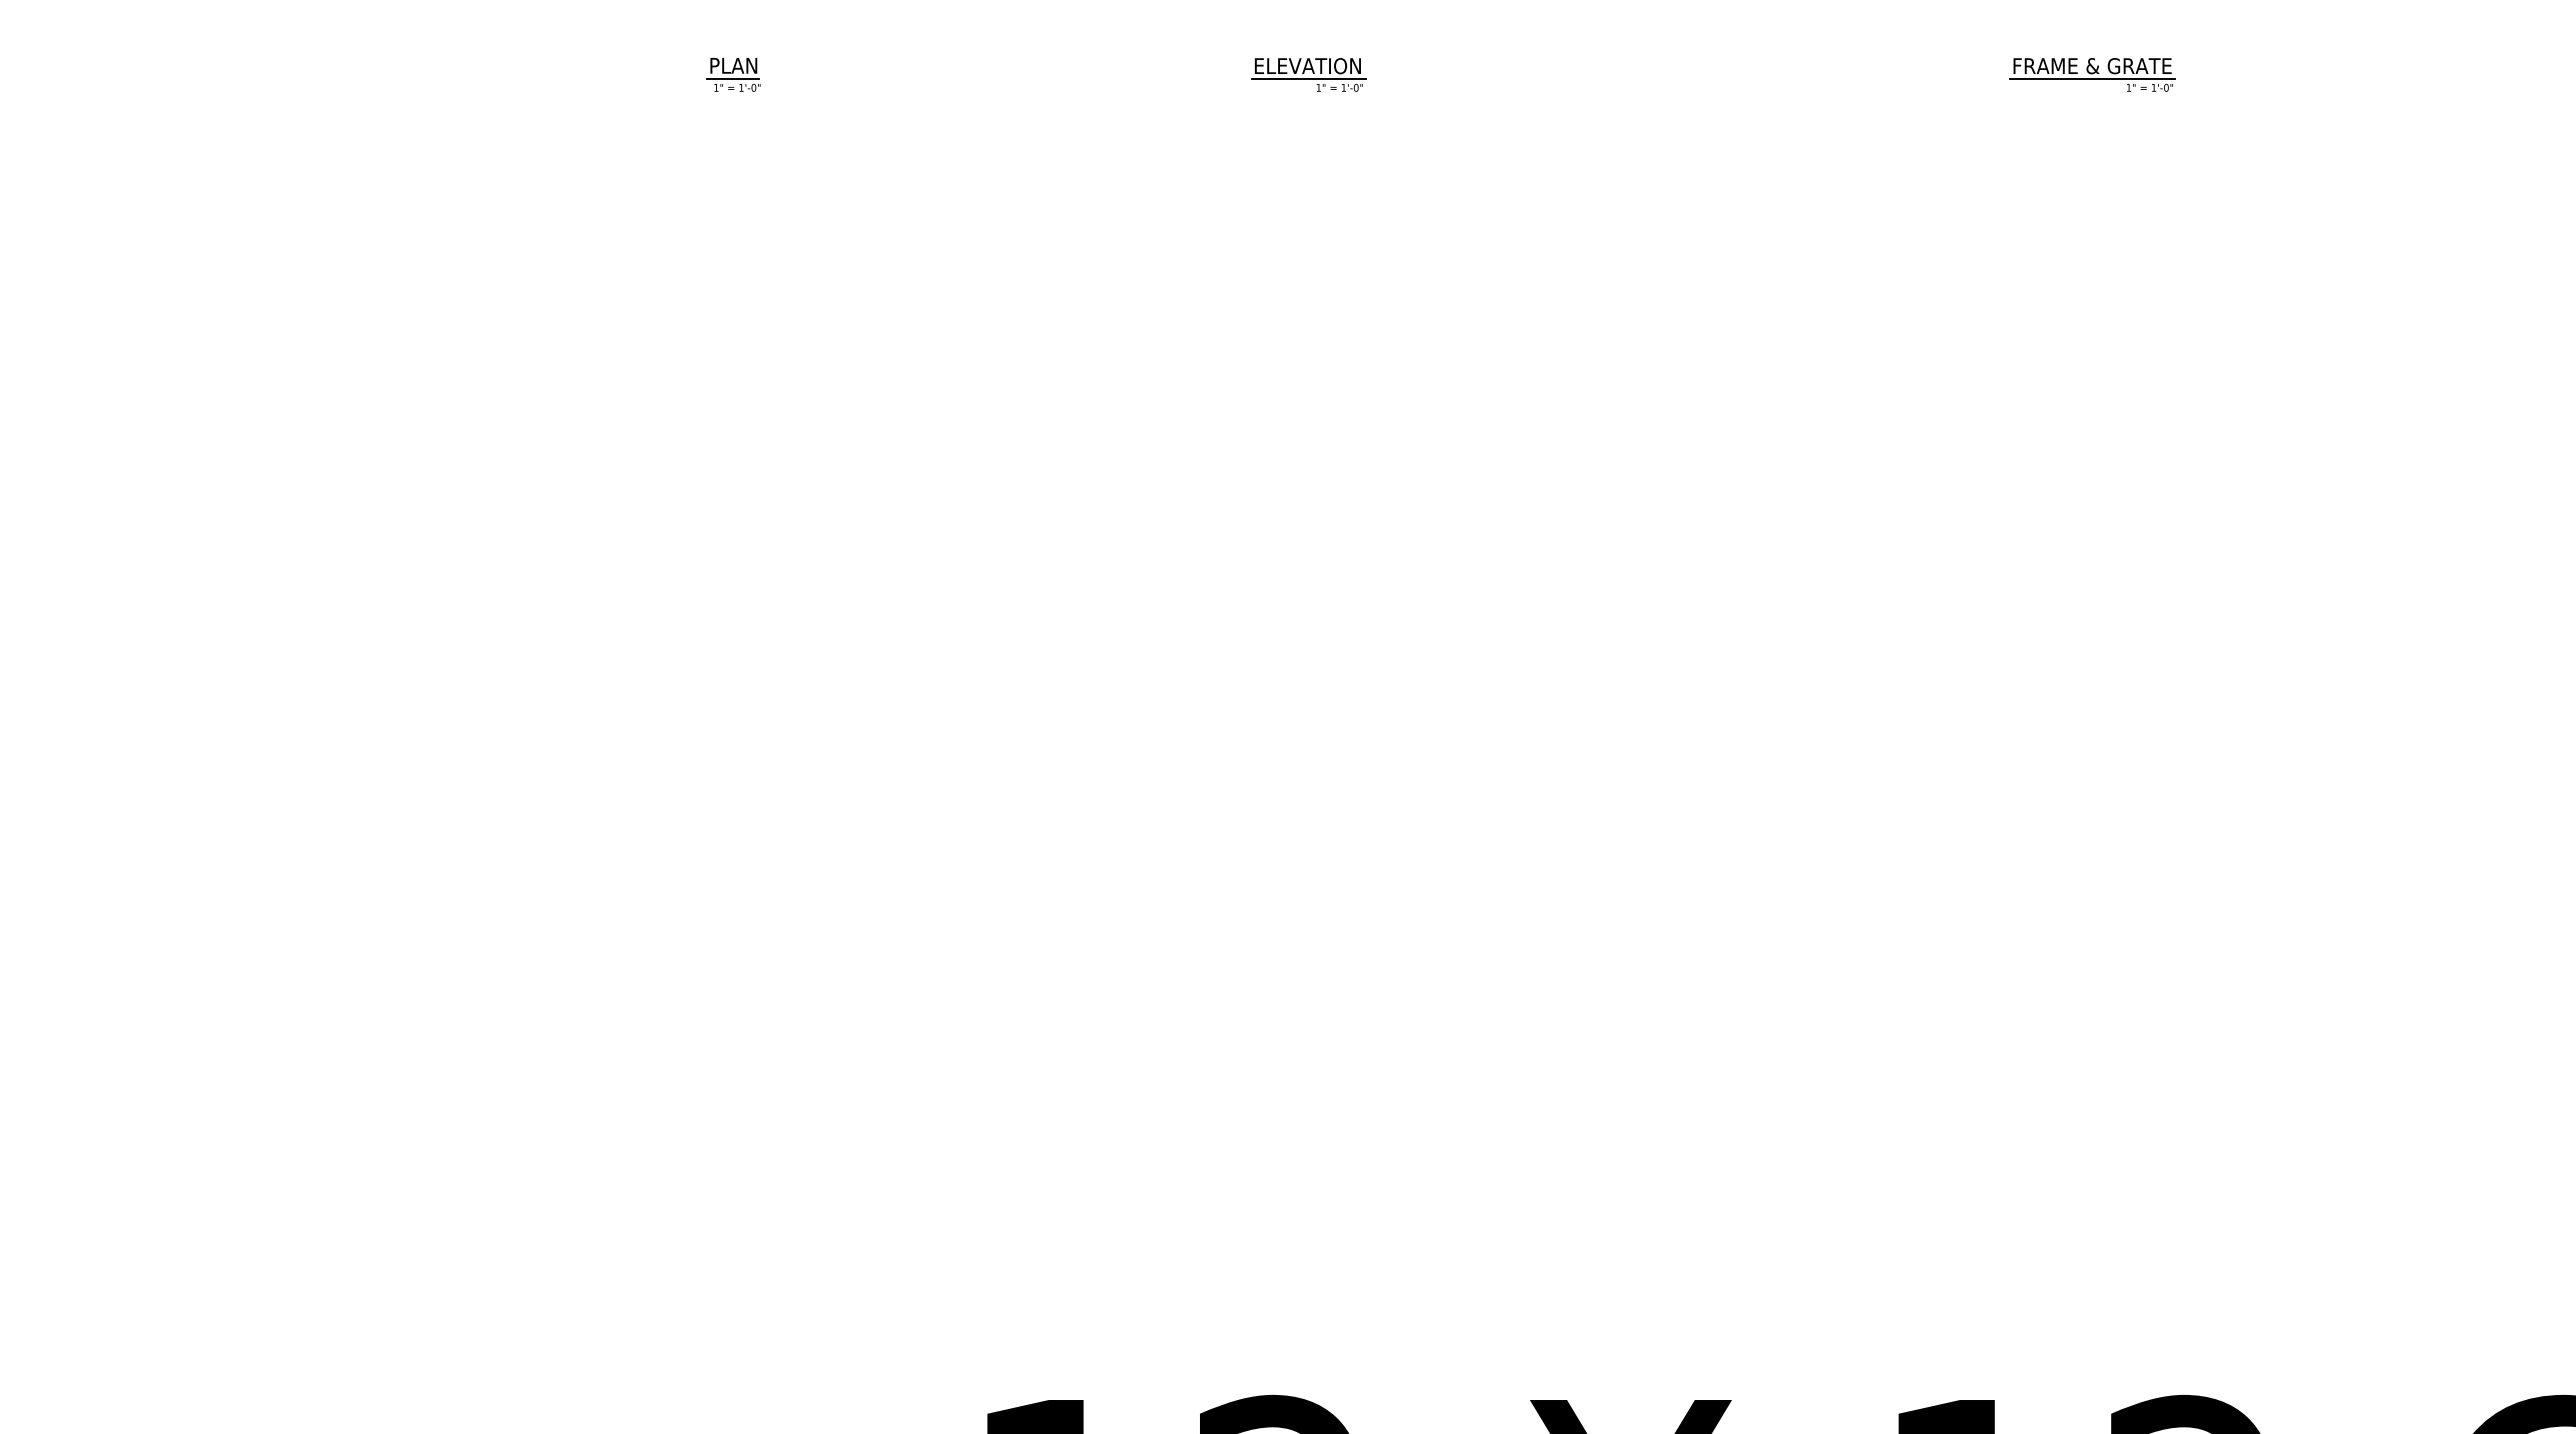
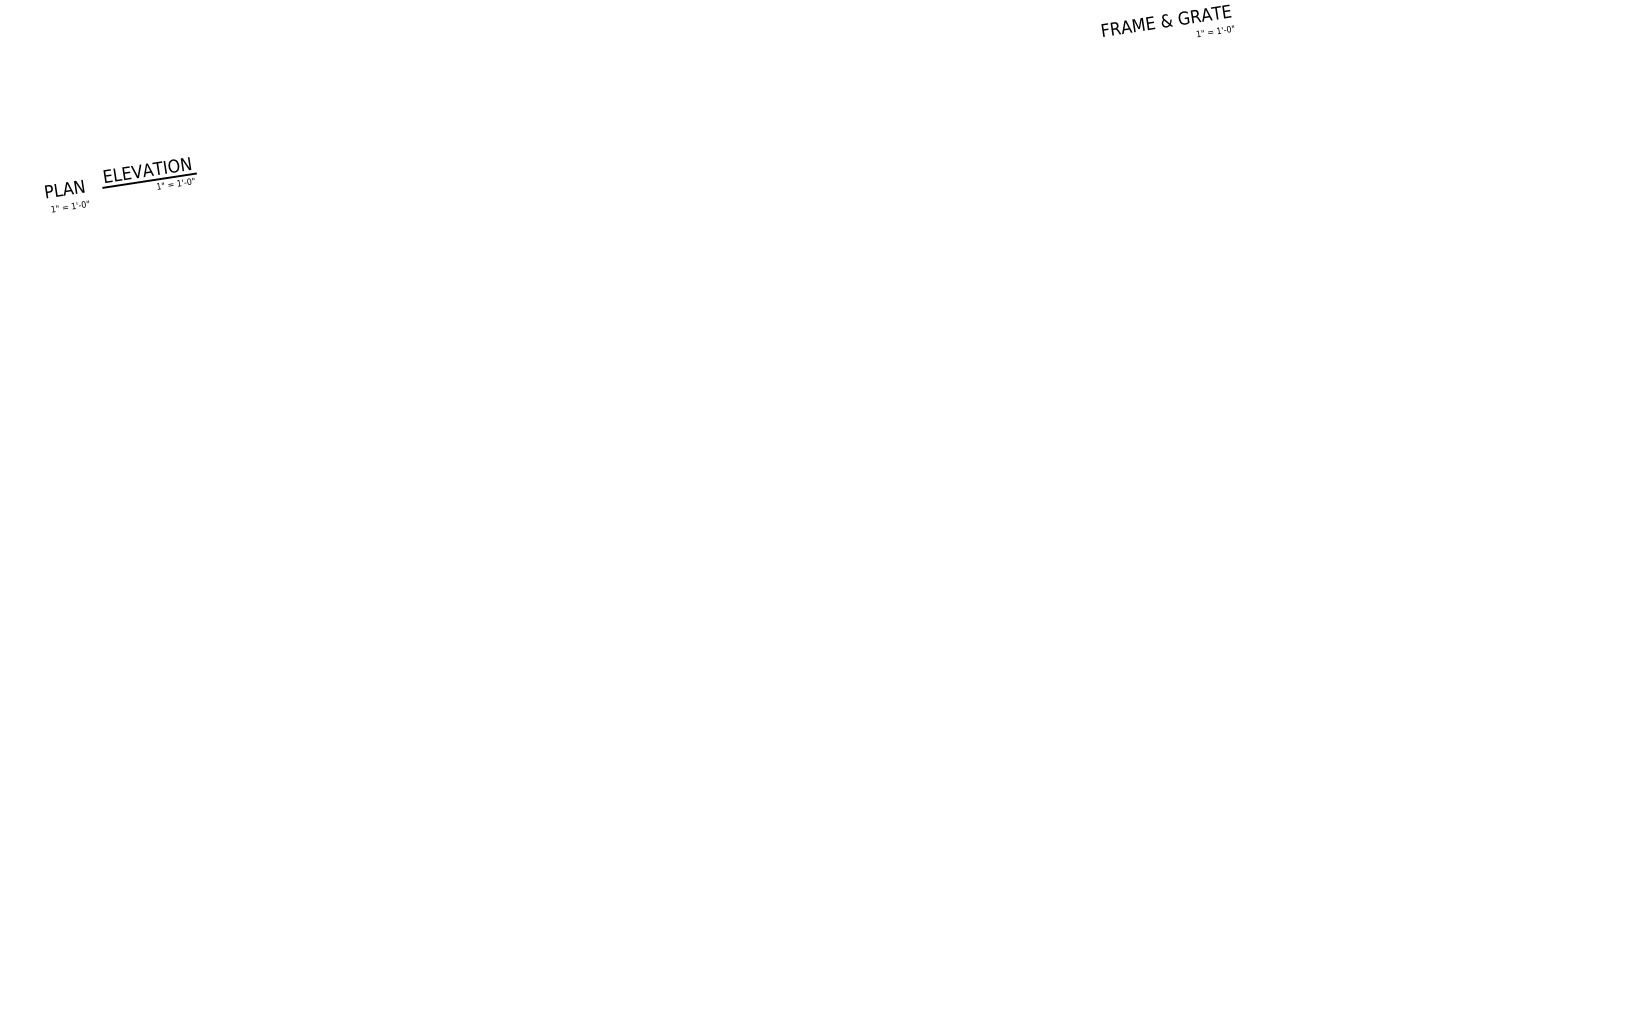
part: (1308, 74) -> (148, 176), moved
line: (732, 79) -> (65, 200), removed
line: (2092, 79) -> (1168, 31), removed

